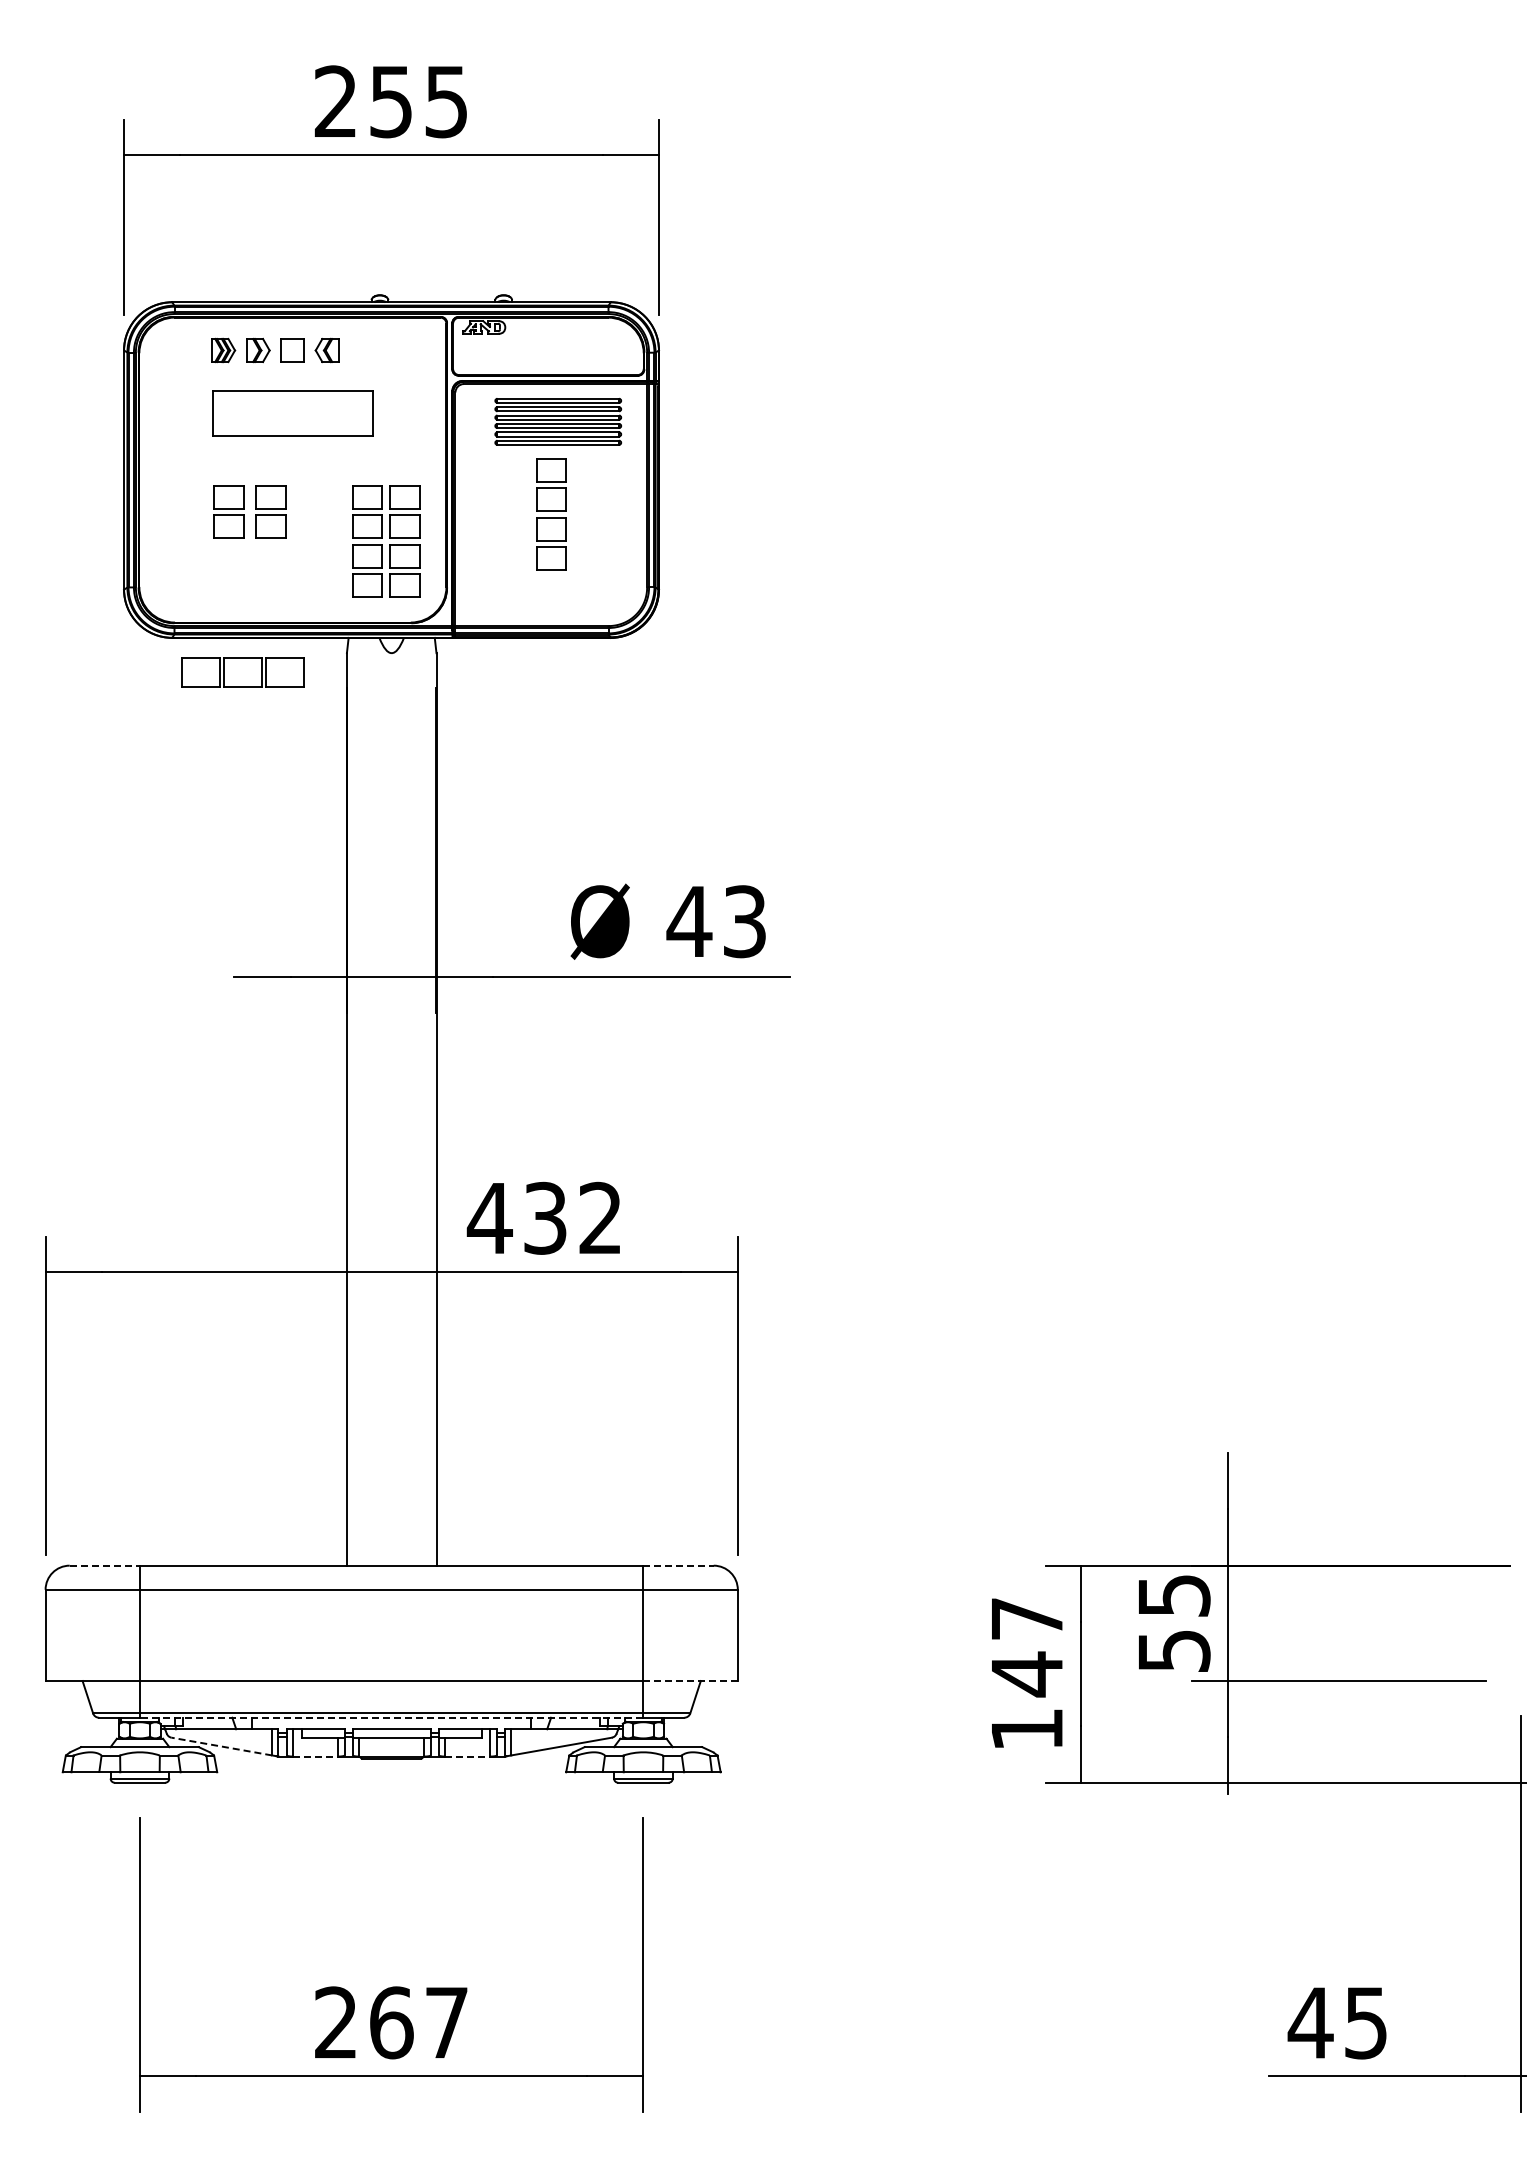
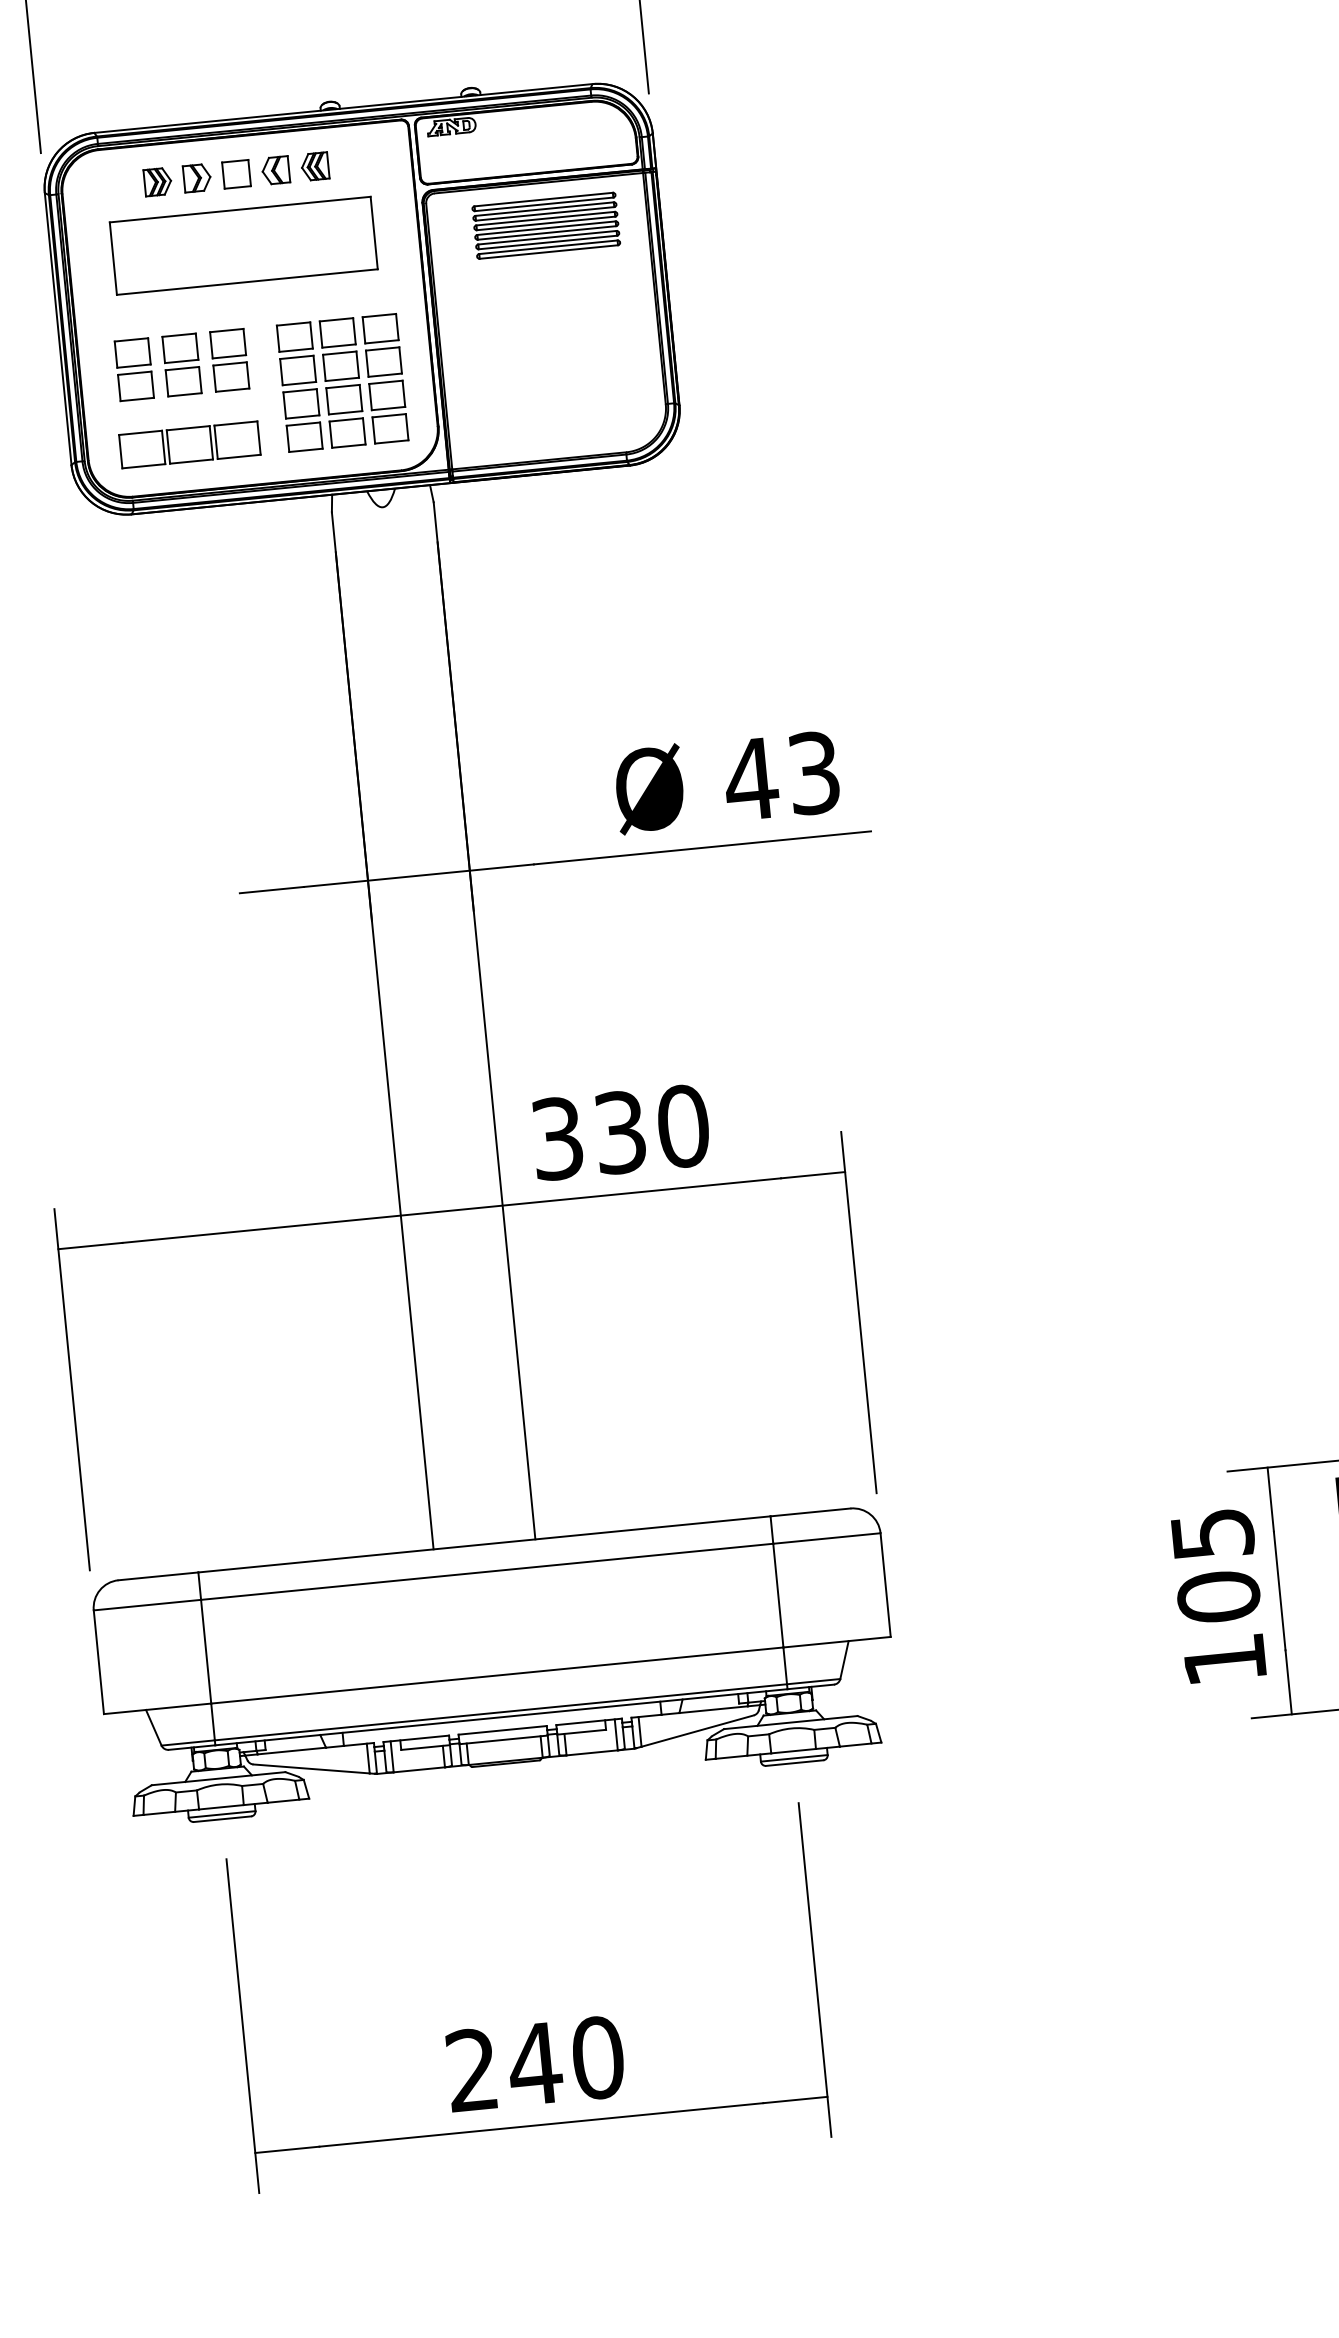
part: (361, 350) -> (314, 166), added
part: (292, 413) -> (243, 245), size x1.43
part: (186, 511) -> (133, 369), added
part: (551, 514) -> (299, 387), moved
part: (242, 672) -> (189, 445), moved
text: (544, 1217) -> (619, 1131), 432 -> 330
line: (105, 1565) -> (159, 1576), dashed -> solid
line: (679, 1565) -> (811, 1512), dashed -> solid
text: (1026, 1647) -> (1215, 1566), 147 -> 105
line: (690, 1681) -> (836, 1642), dashed -> solid
line: (391, 1717) -> (501, 1716), dashed -> solid
line: (221, 1746) -> (311, 1768), dashed -> solid
line: (315, 1756) -> (419, 1769), dashed -> solid
line: (467, 1756) -> (591, 1752), dashed -> solid
text: (418, 2022) -> (565, 2060), 267 -> 240

